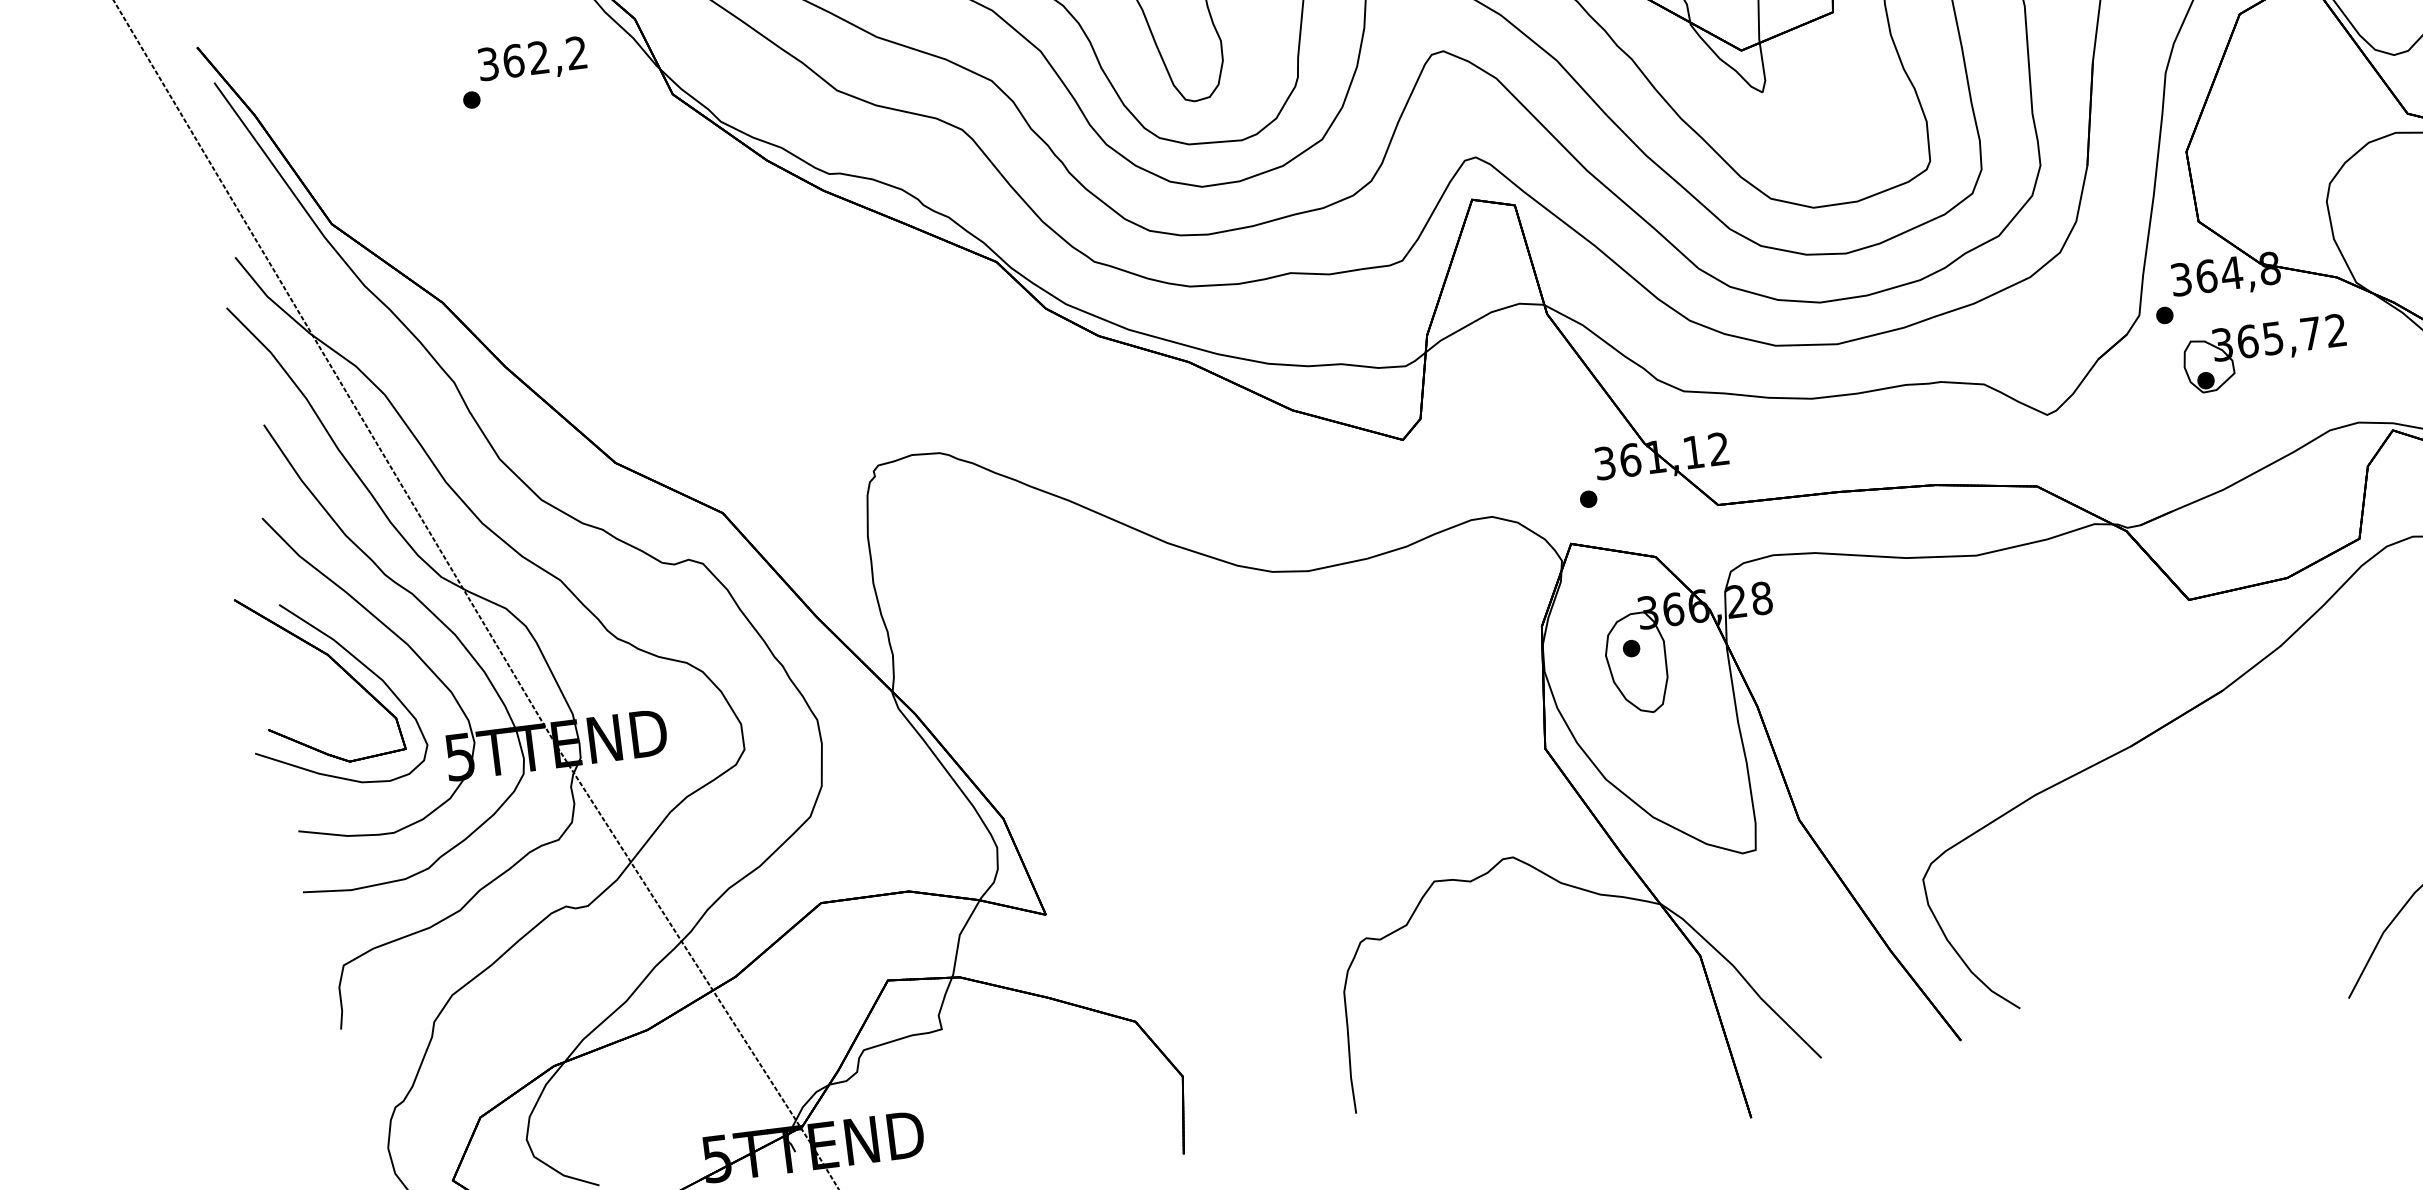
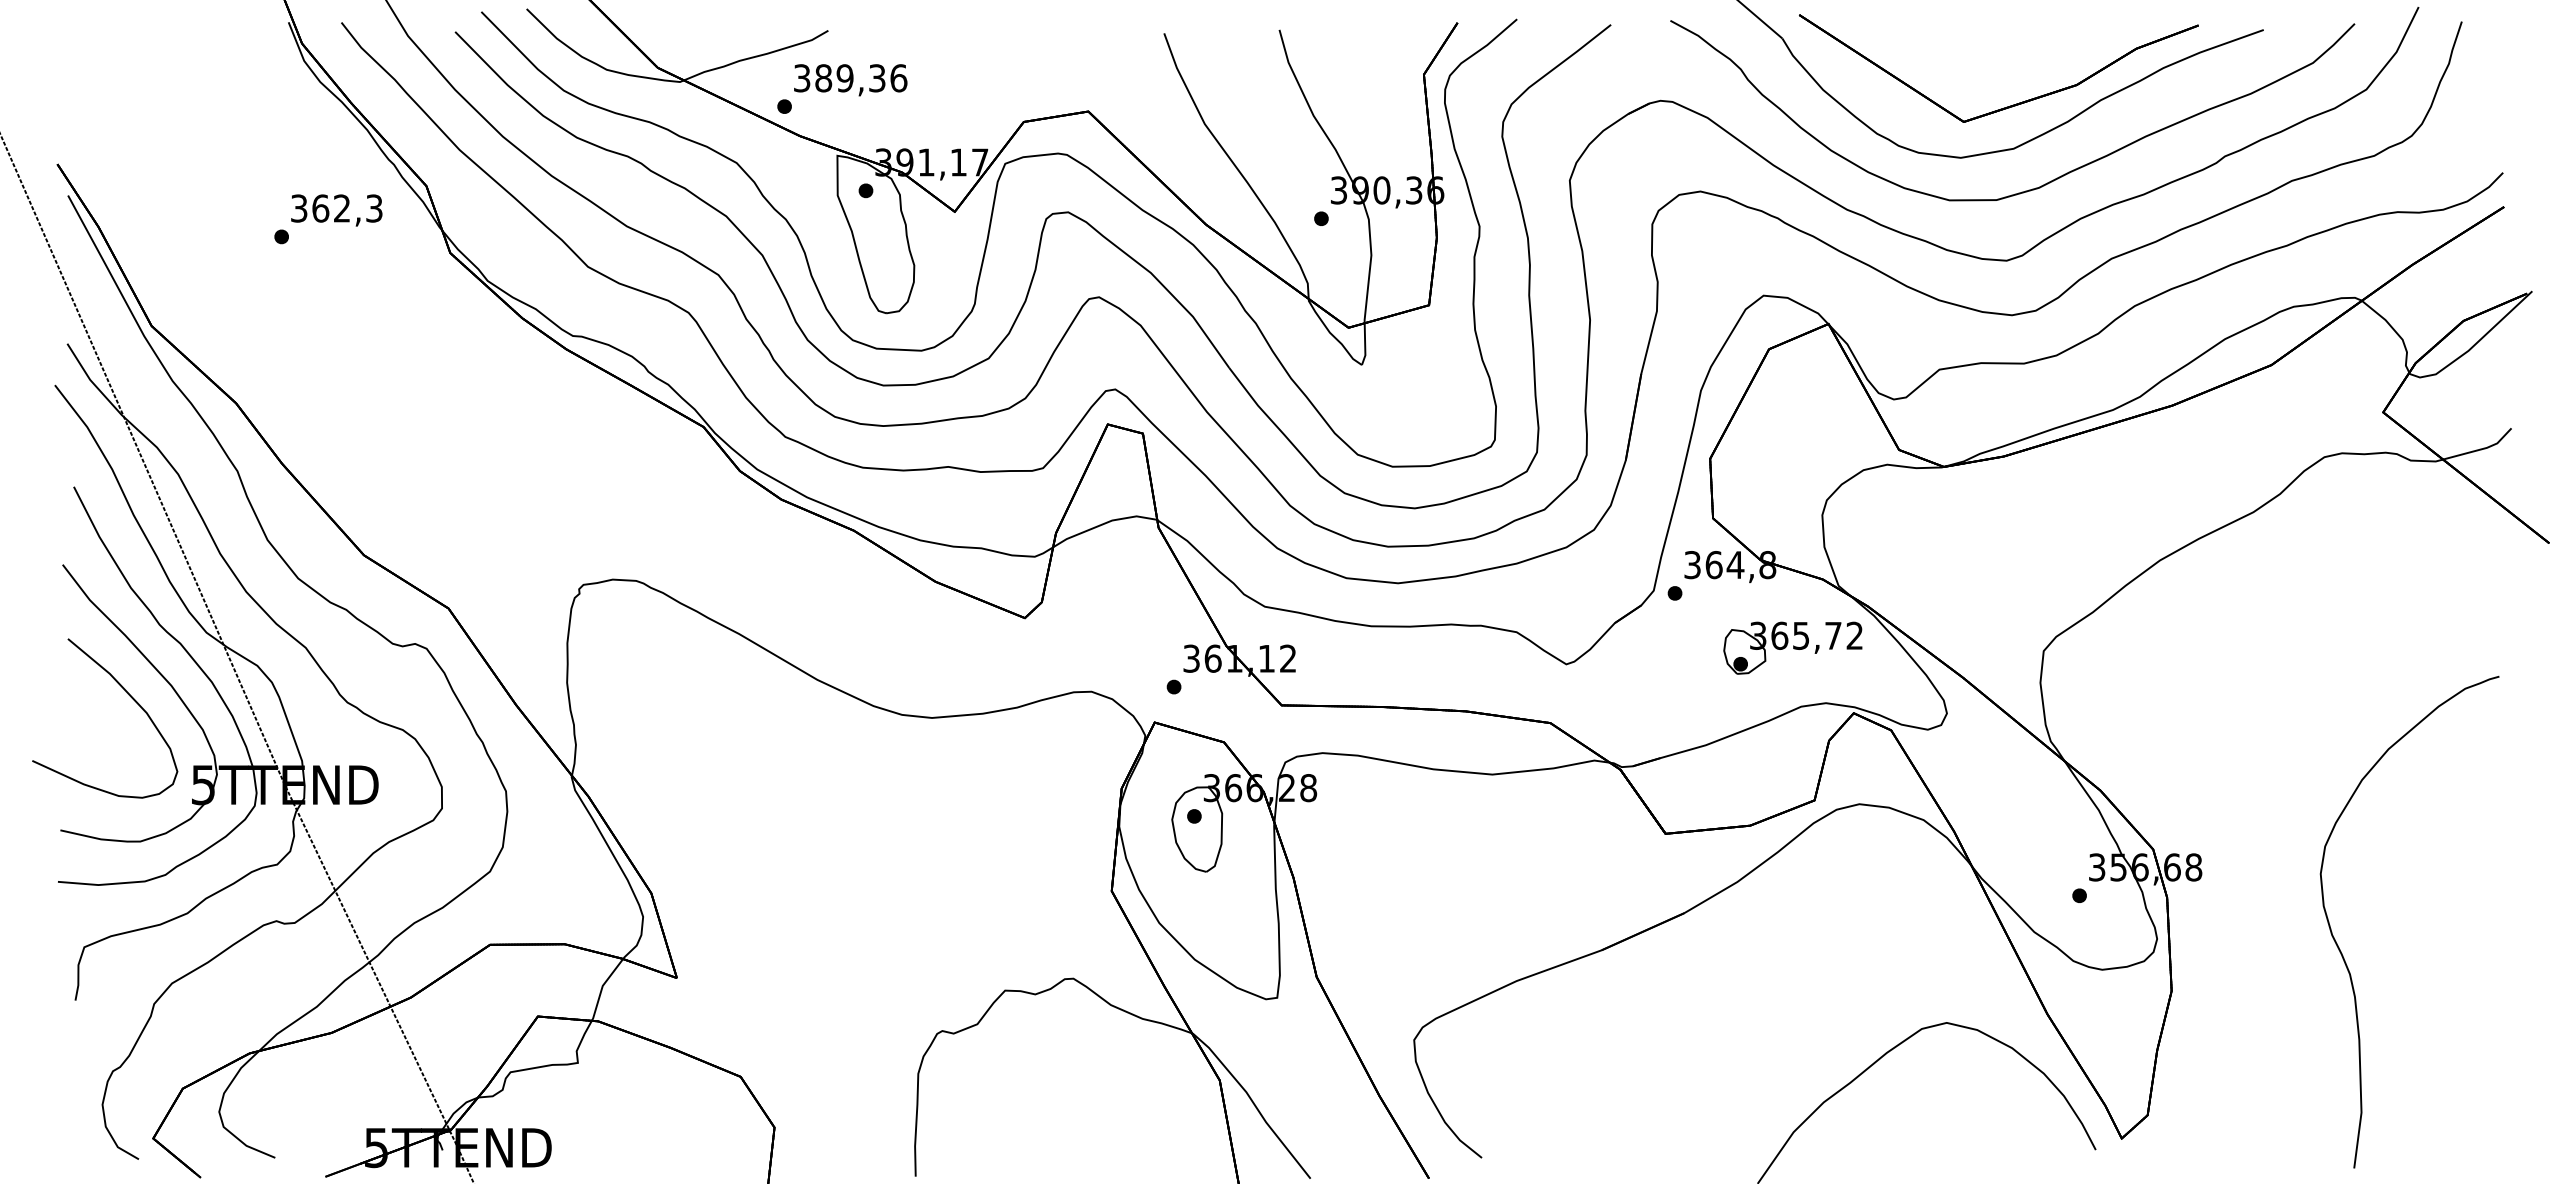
text: (576, 53) -> (374, 208), 362,2 -> 362,3
part: (2264, 353) -> (1792, 647), moved
part: (332, 661) -> (106, 691), removed

